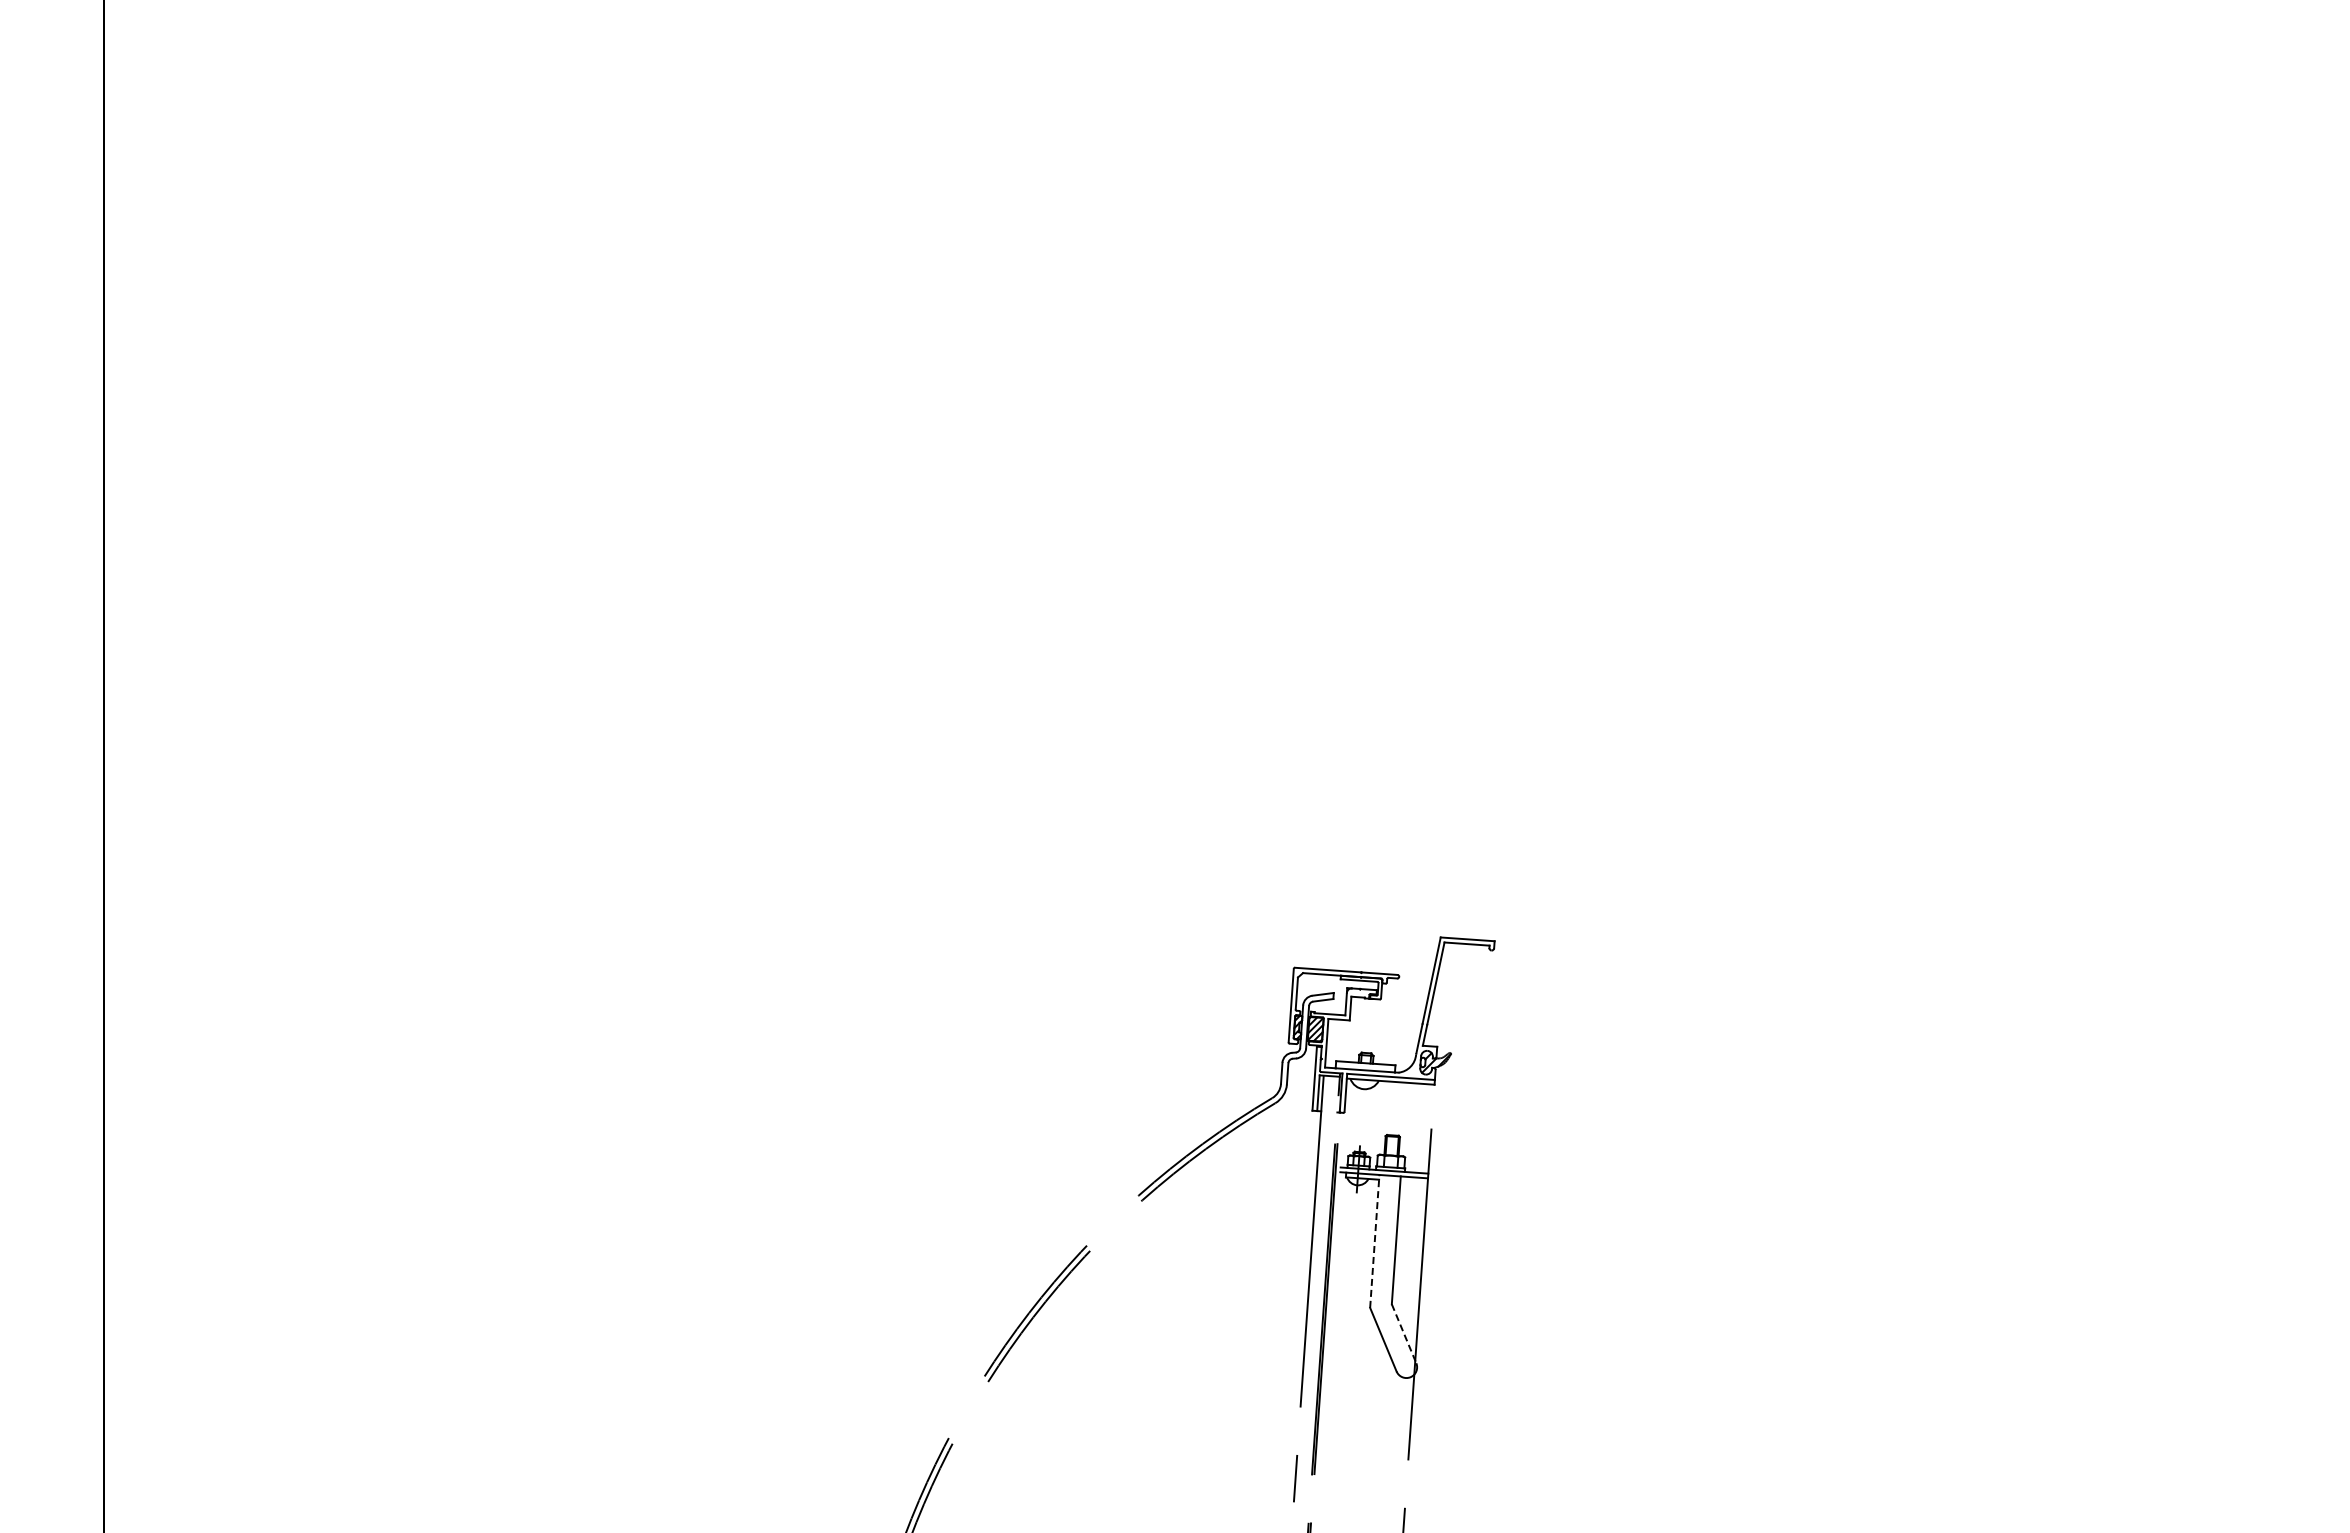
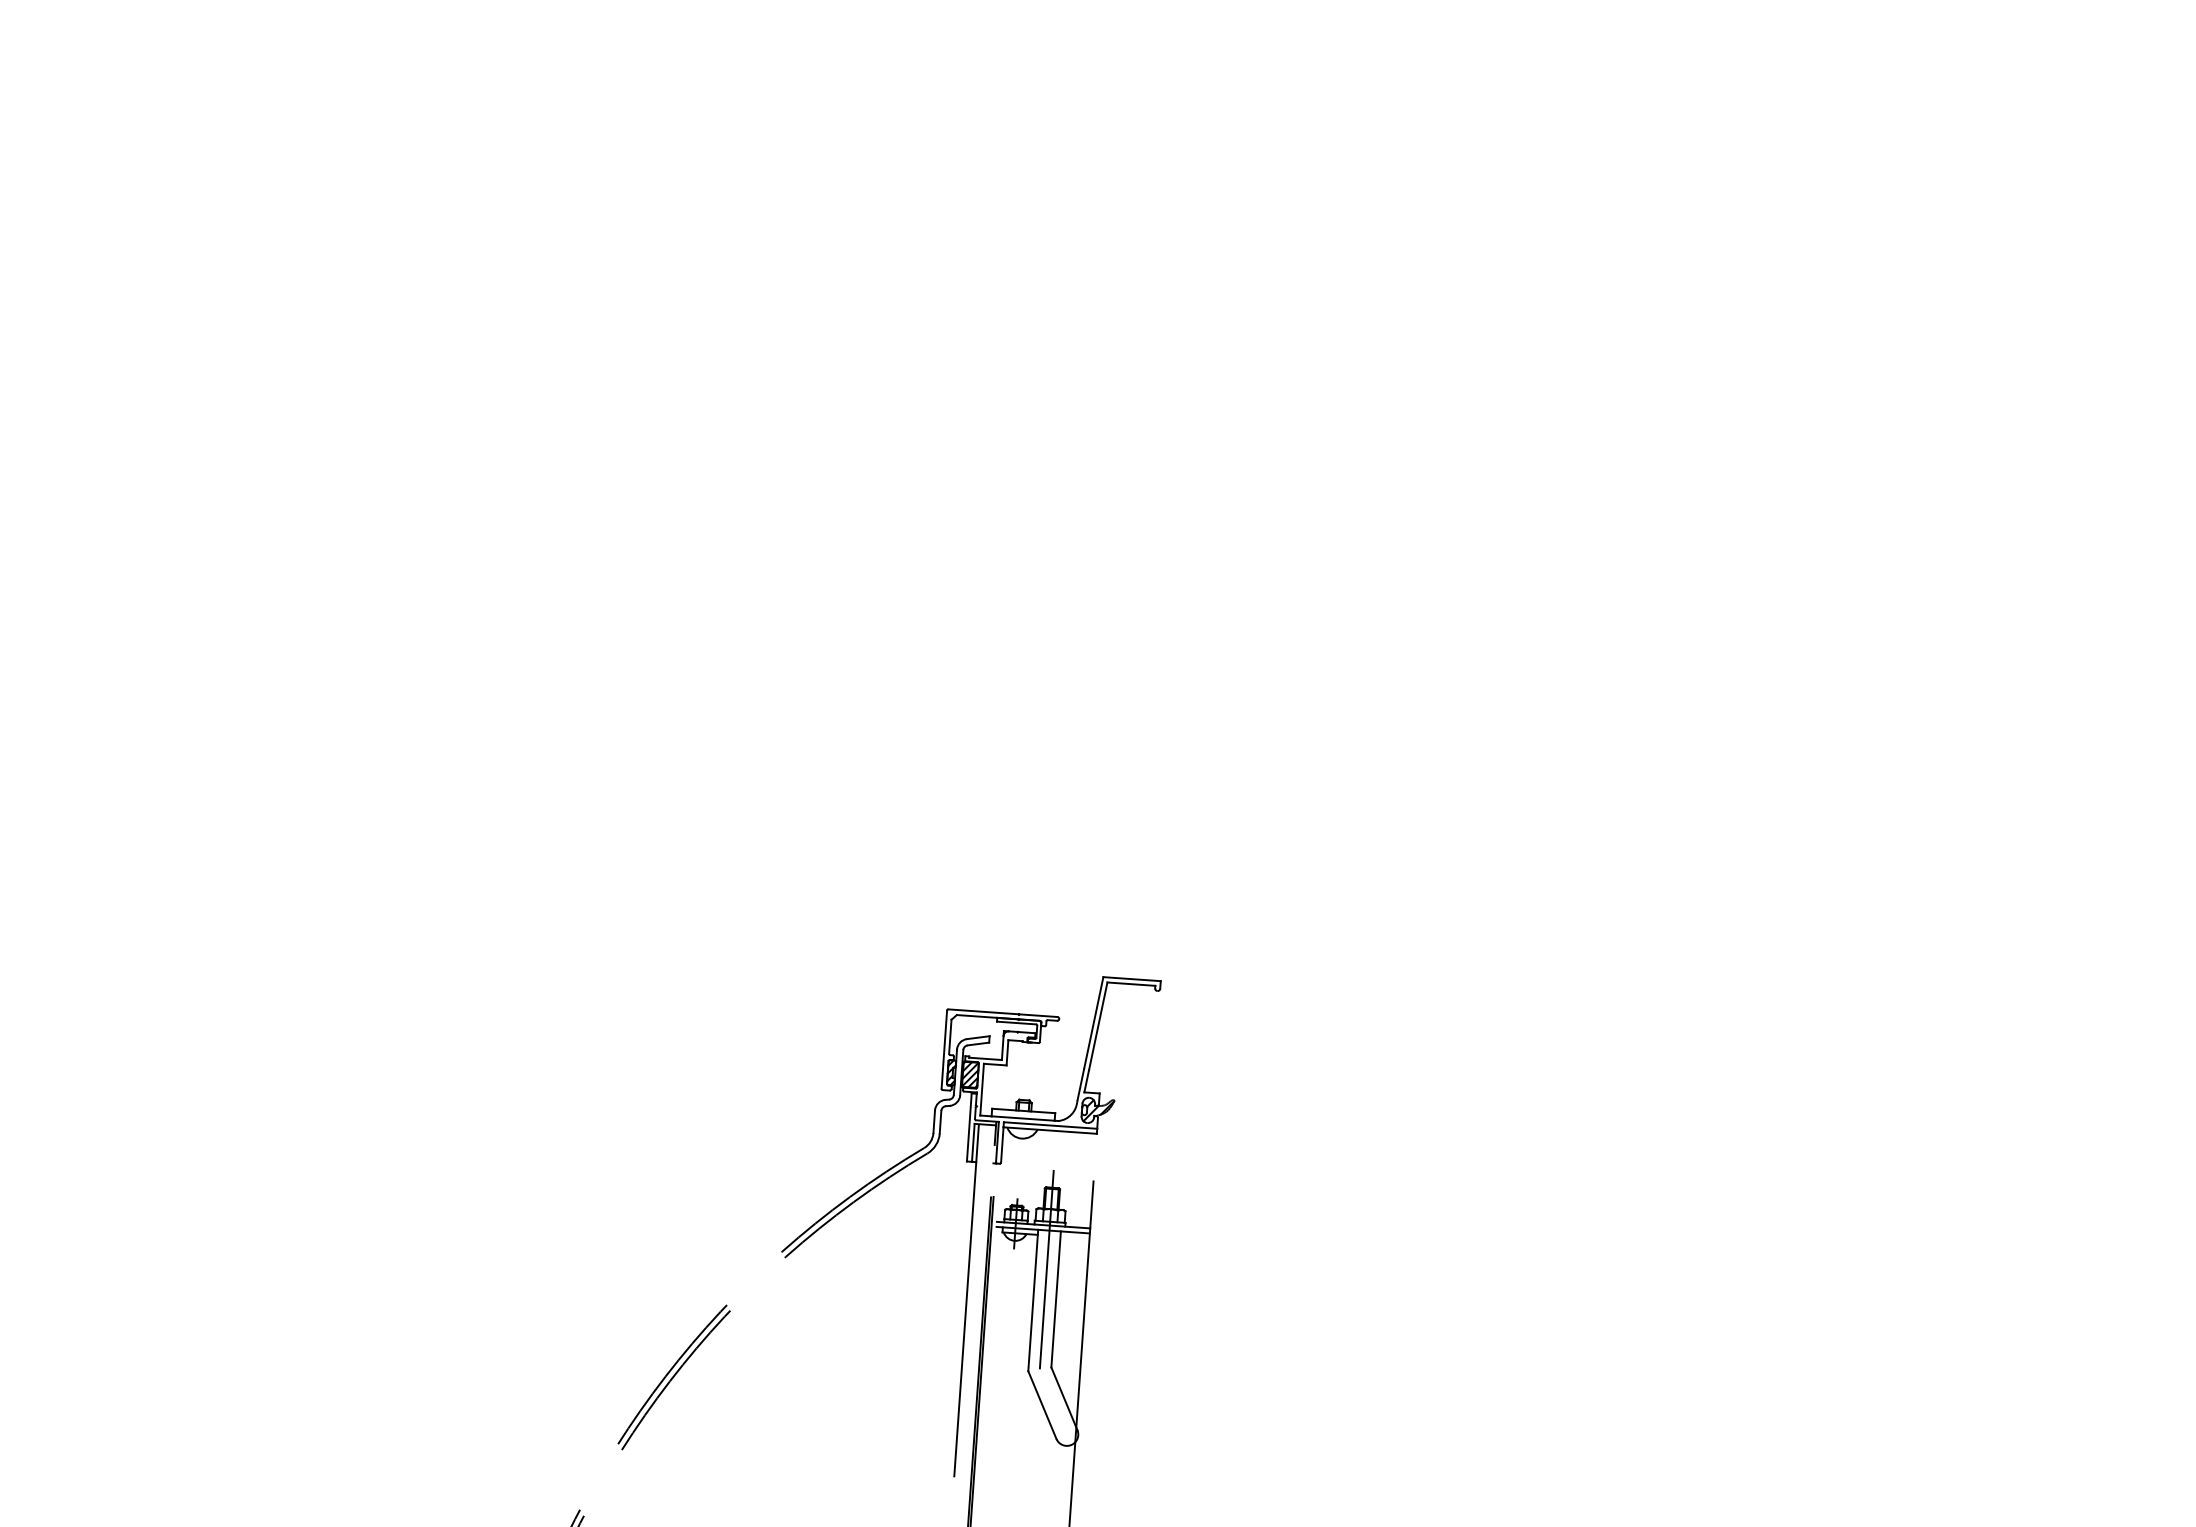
line: (1387, 1212) -> (1046, 1269), added
line: (1374, 1241) -> (1032, 1300), dashed -> solid
line: (1404, 1333) -> (1064, 1398), dashed -> solid

